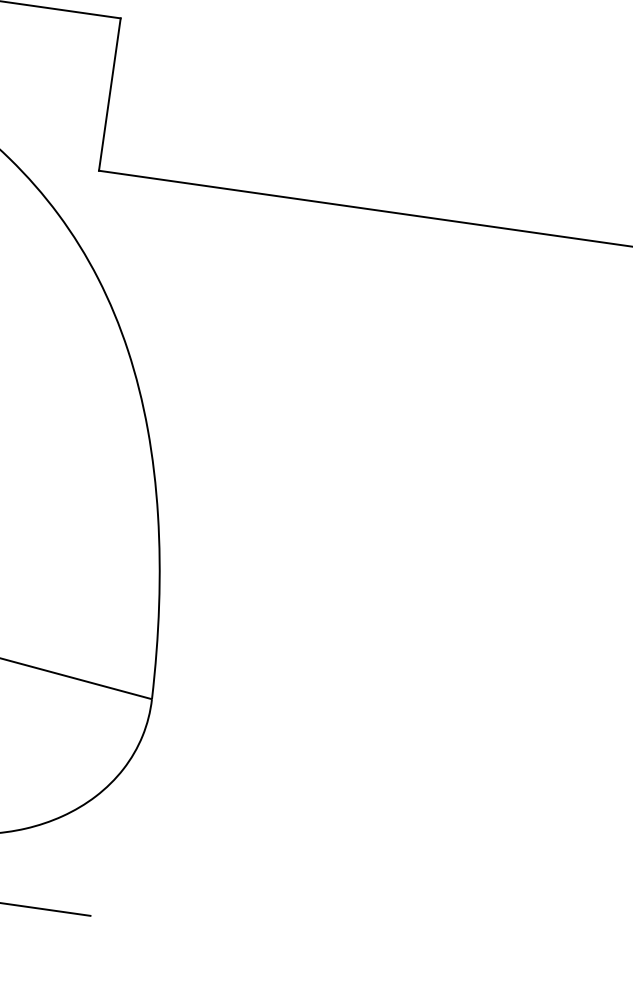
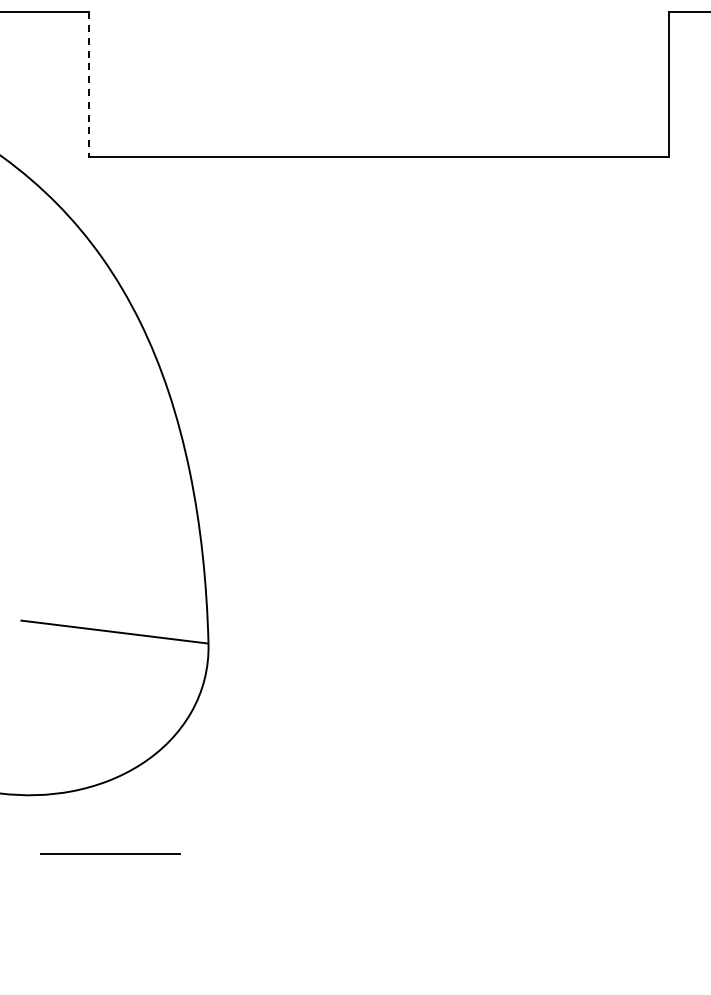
line: (109, 94) -> (88, 84), solid -> dashed

